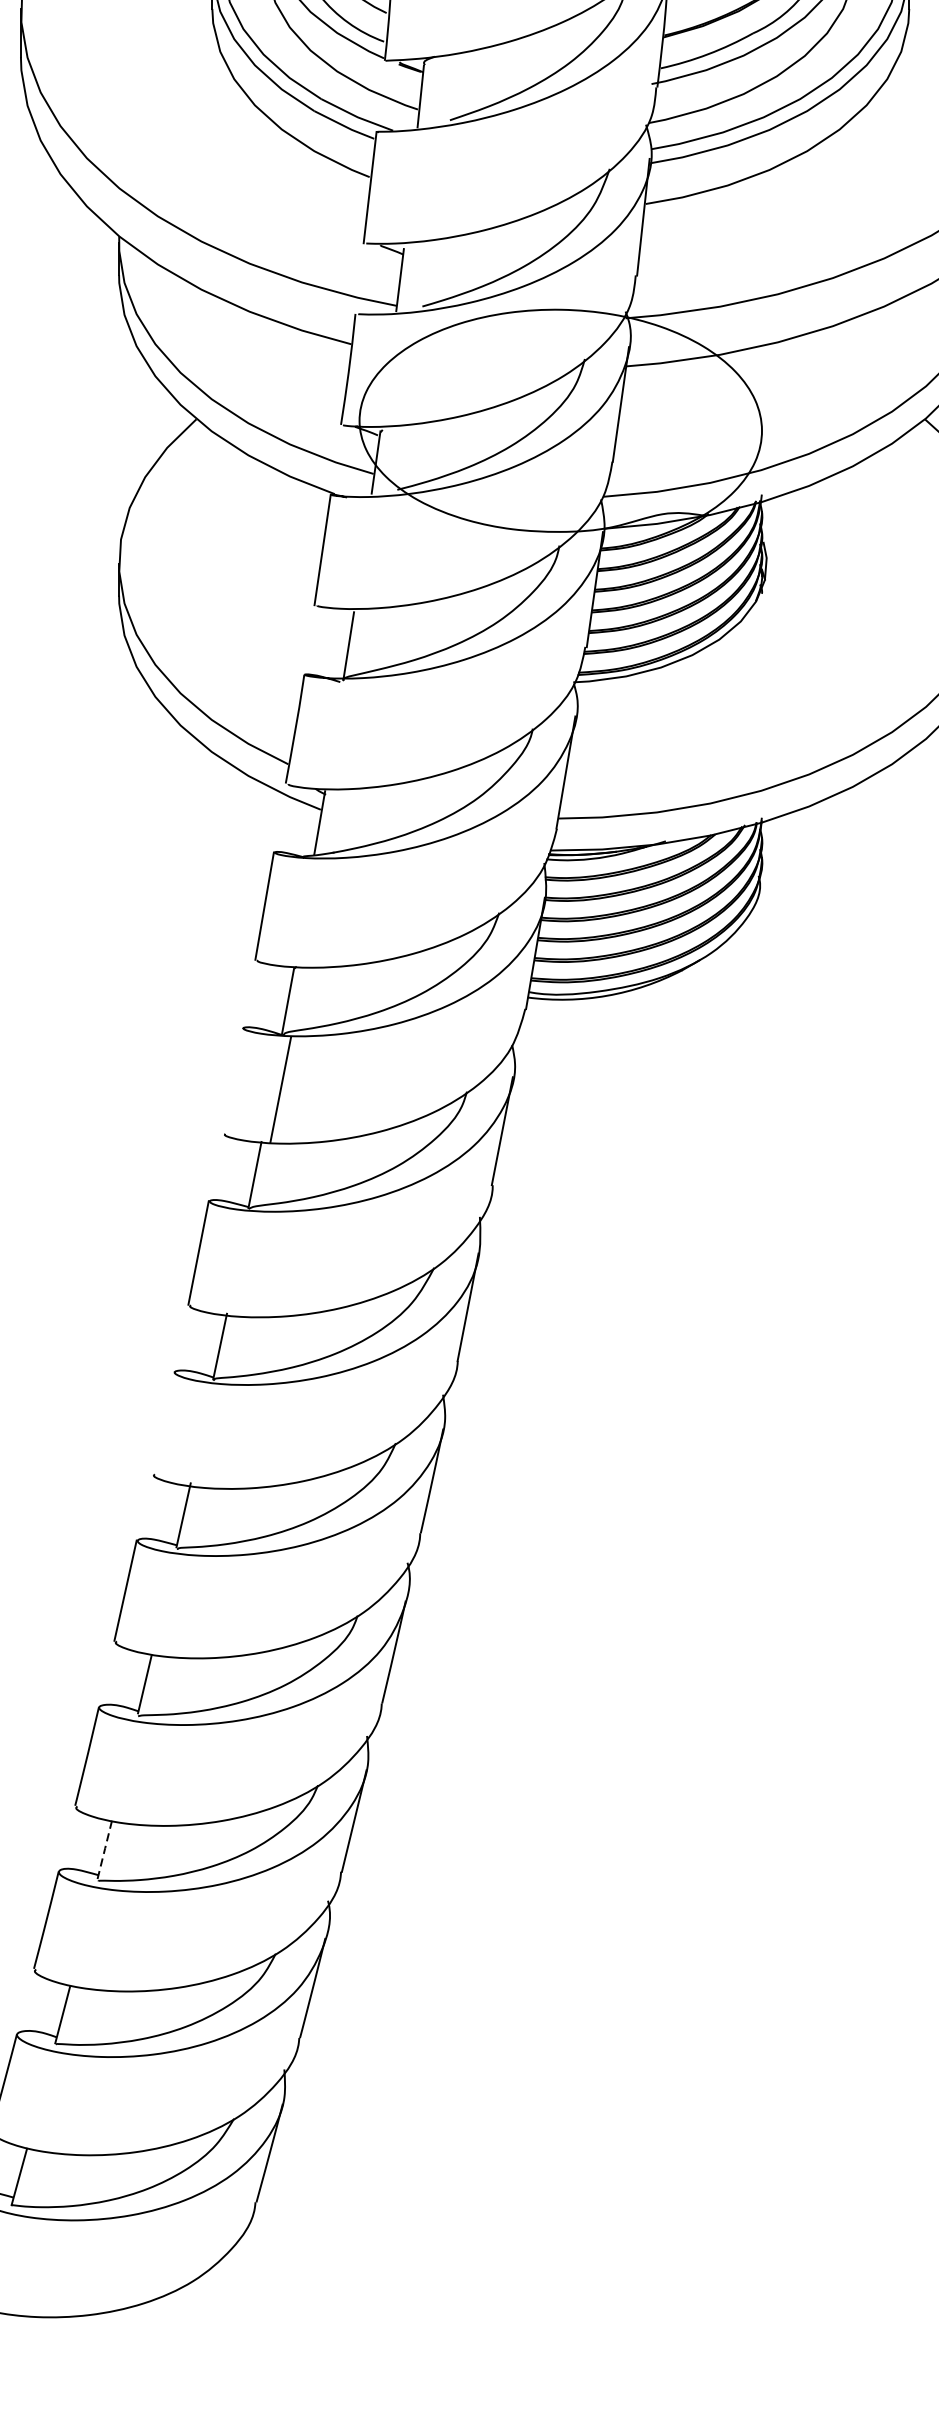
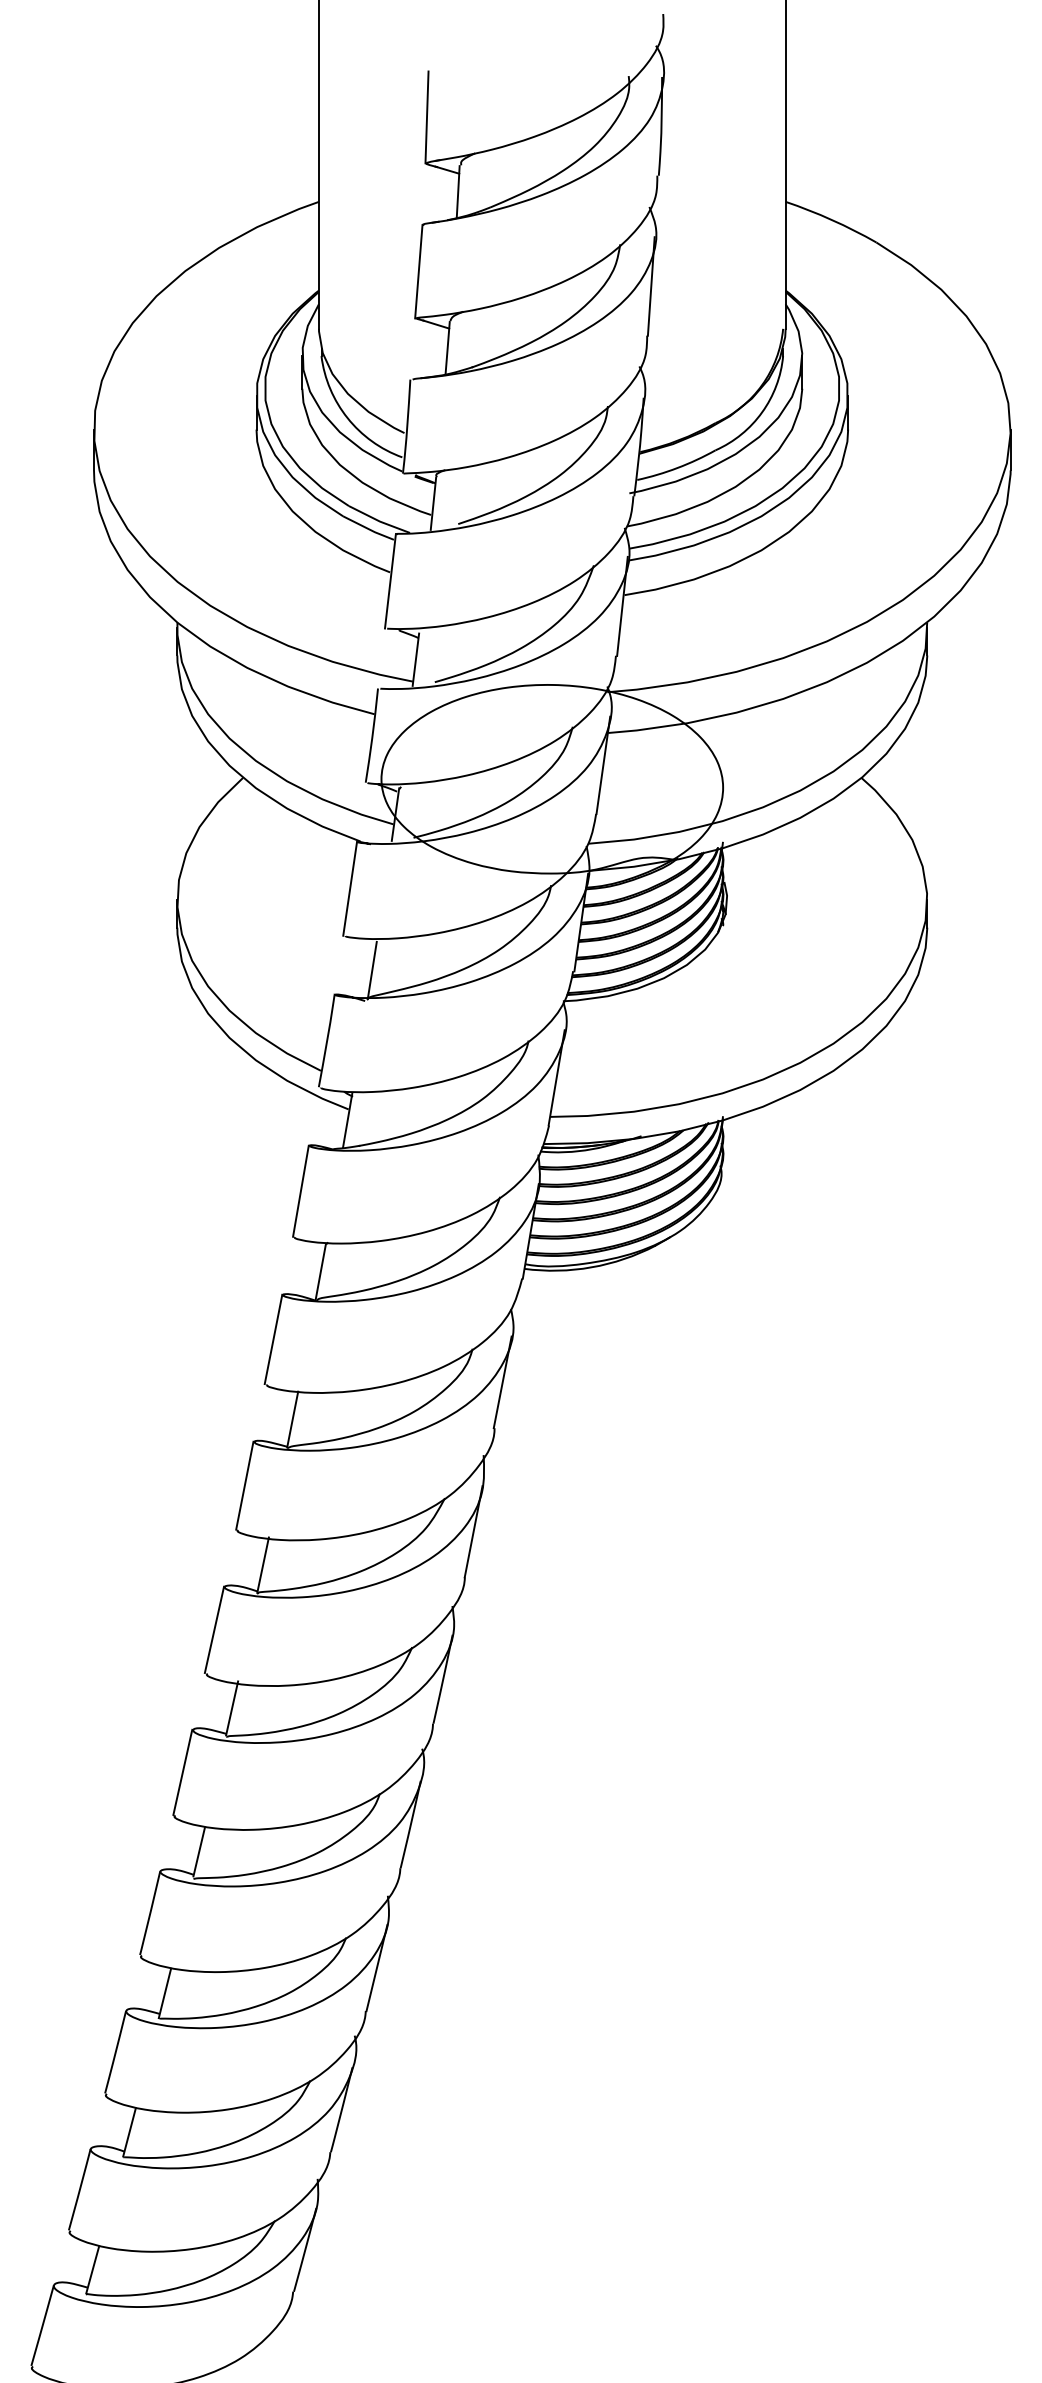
line: (280, 1090) -> (273, 1339), moved
line: (162, 1422) -> (214, 1629), added
line: (105, 1851) -> (165, 1993), dashed -> solid

